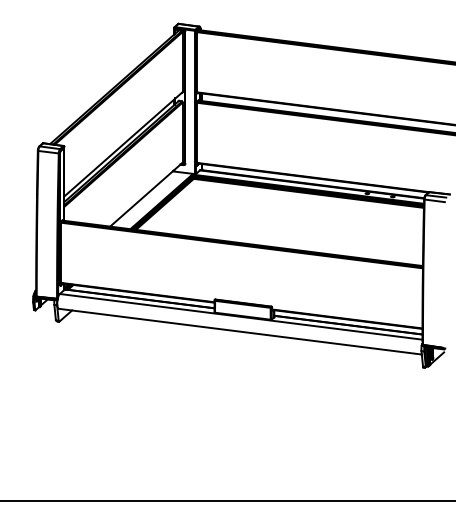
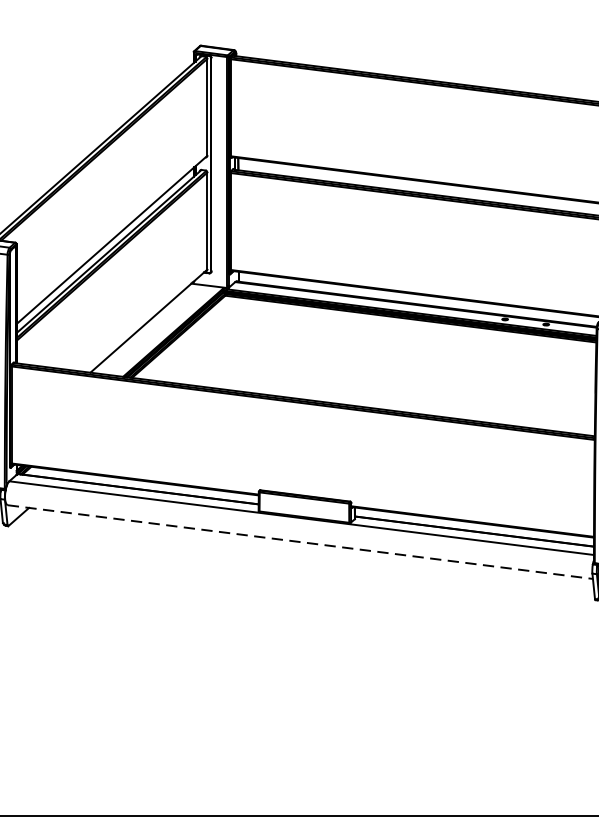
line: (240, 331) -> (300, 541), solid -> dashed

